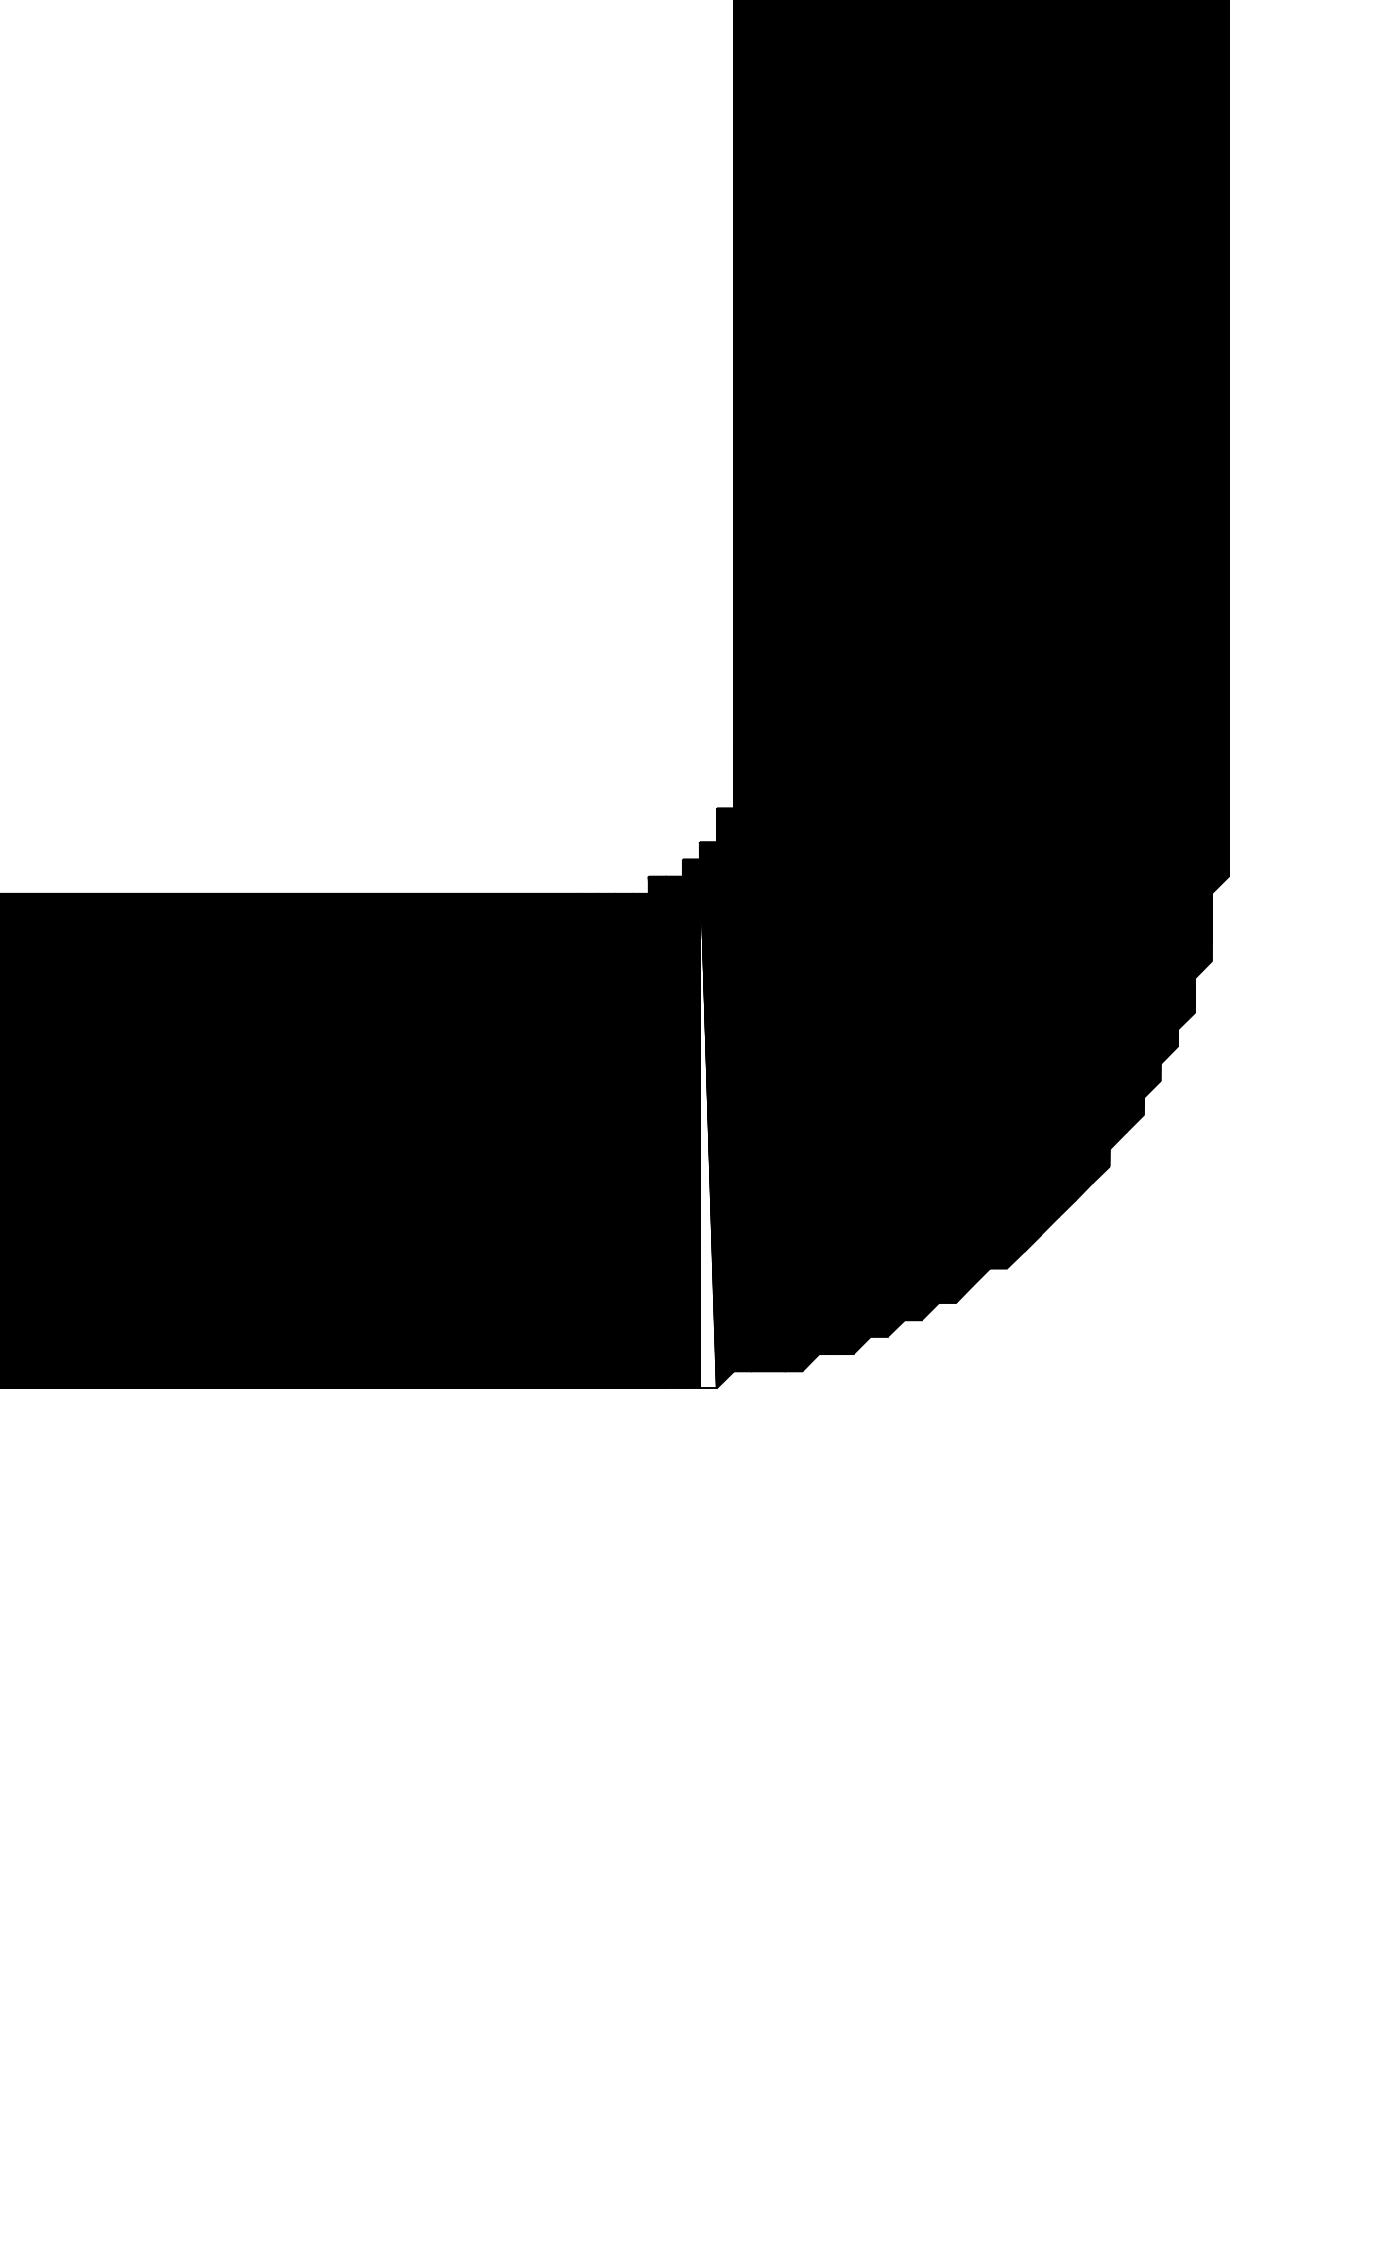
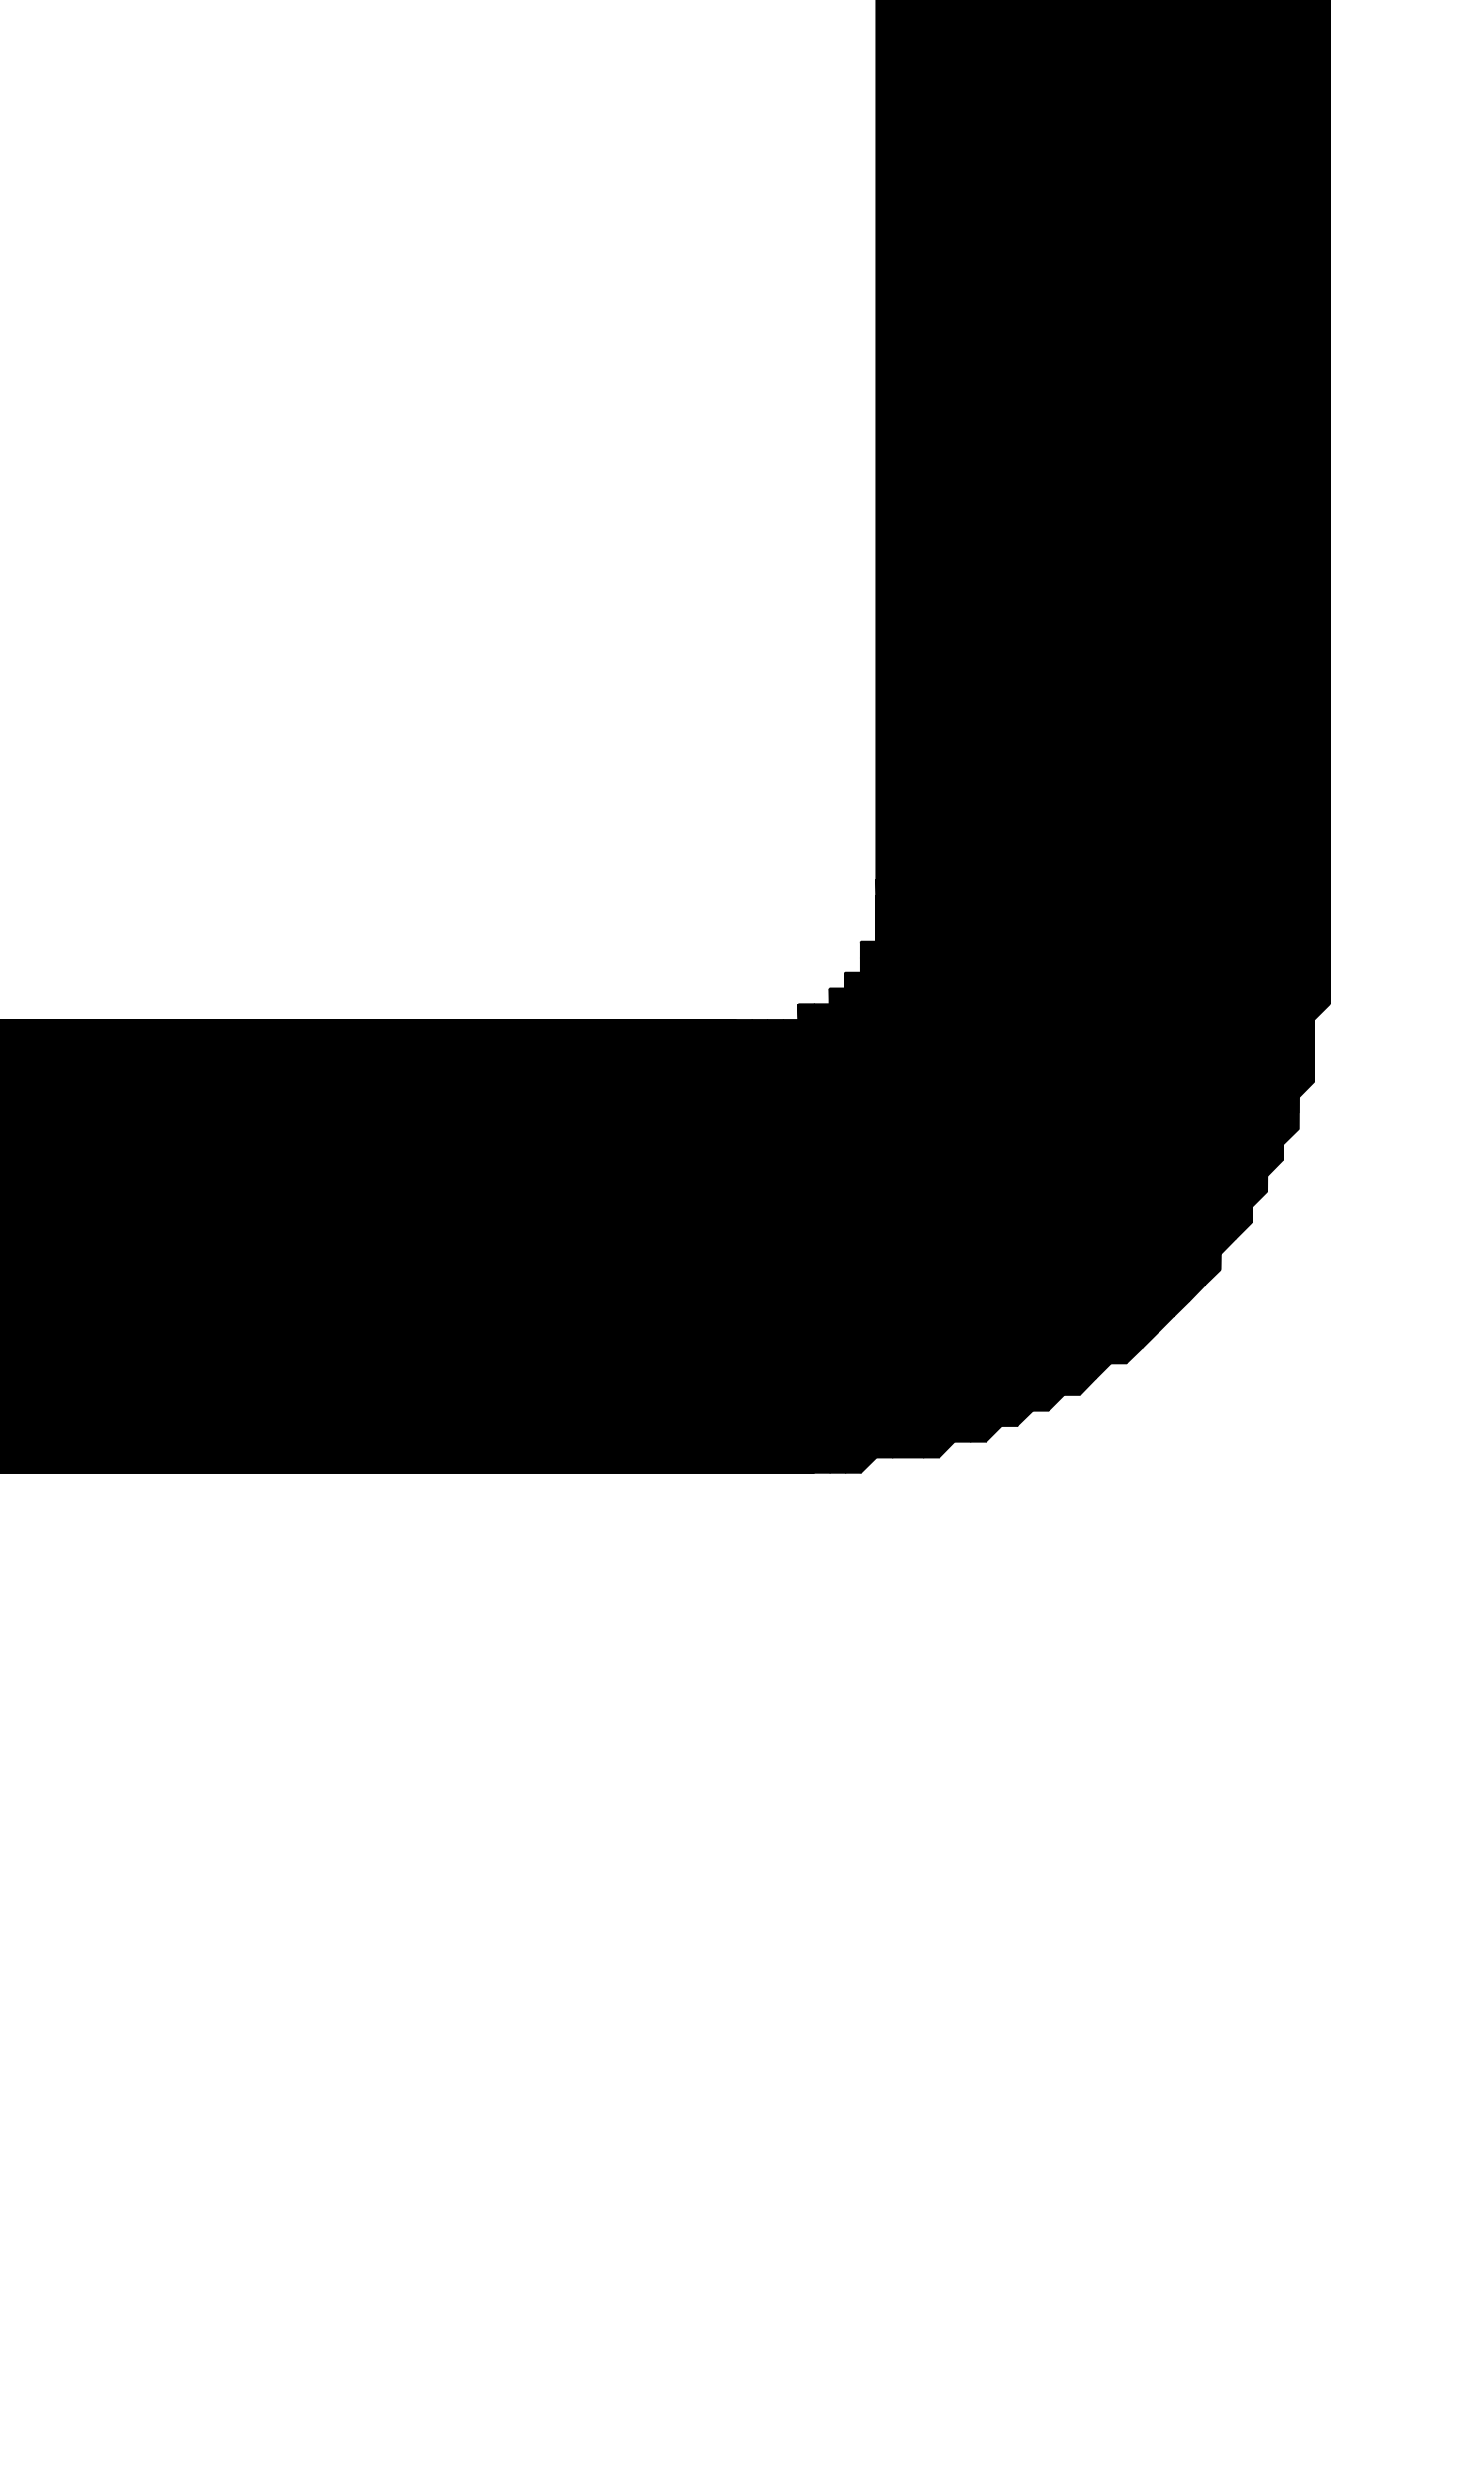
fill: (707, 1114) -> (852, 1222), added

